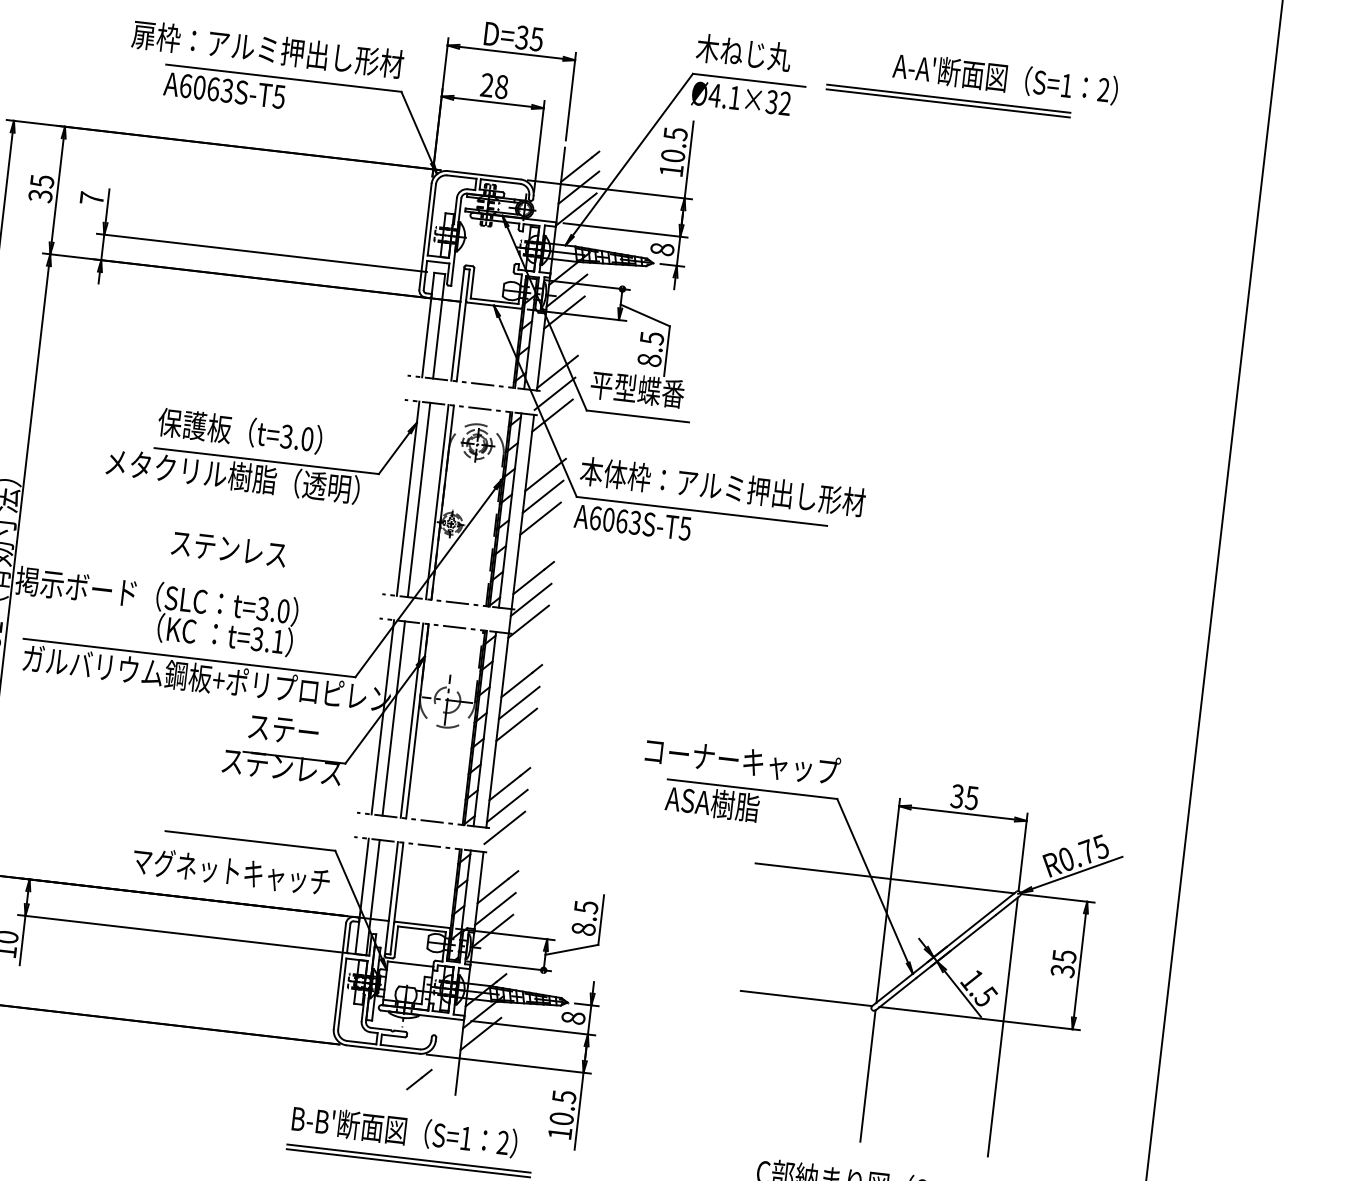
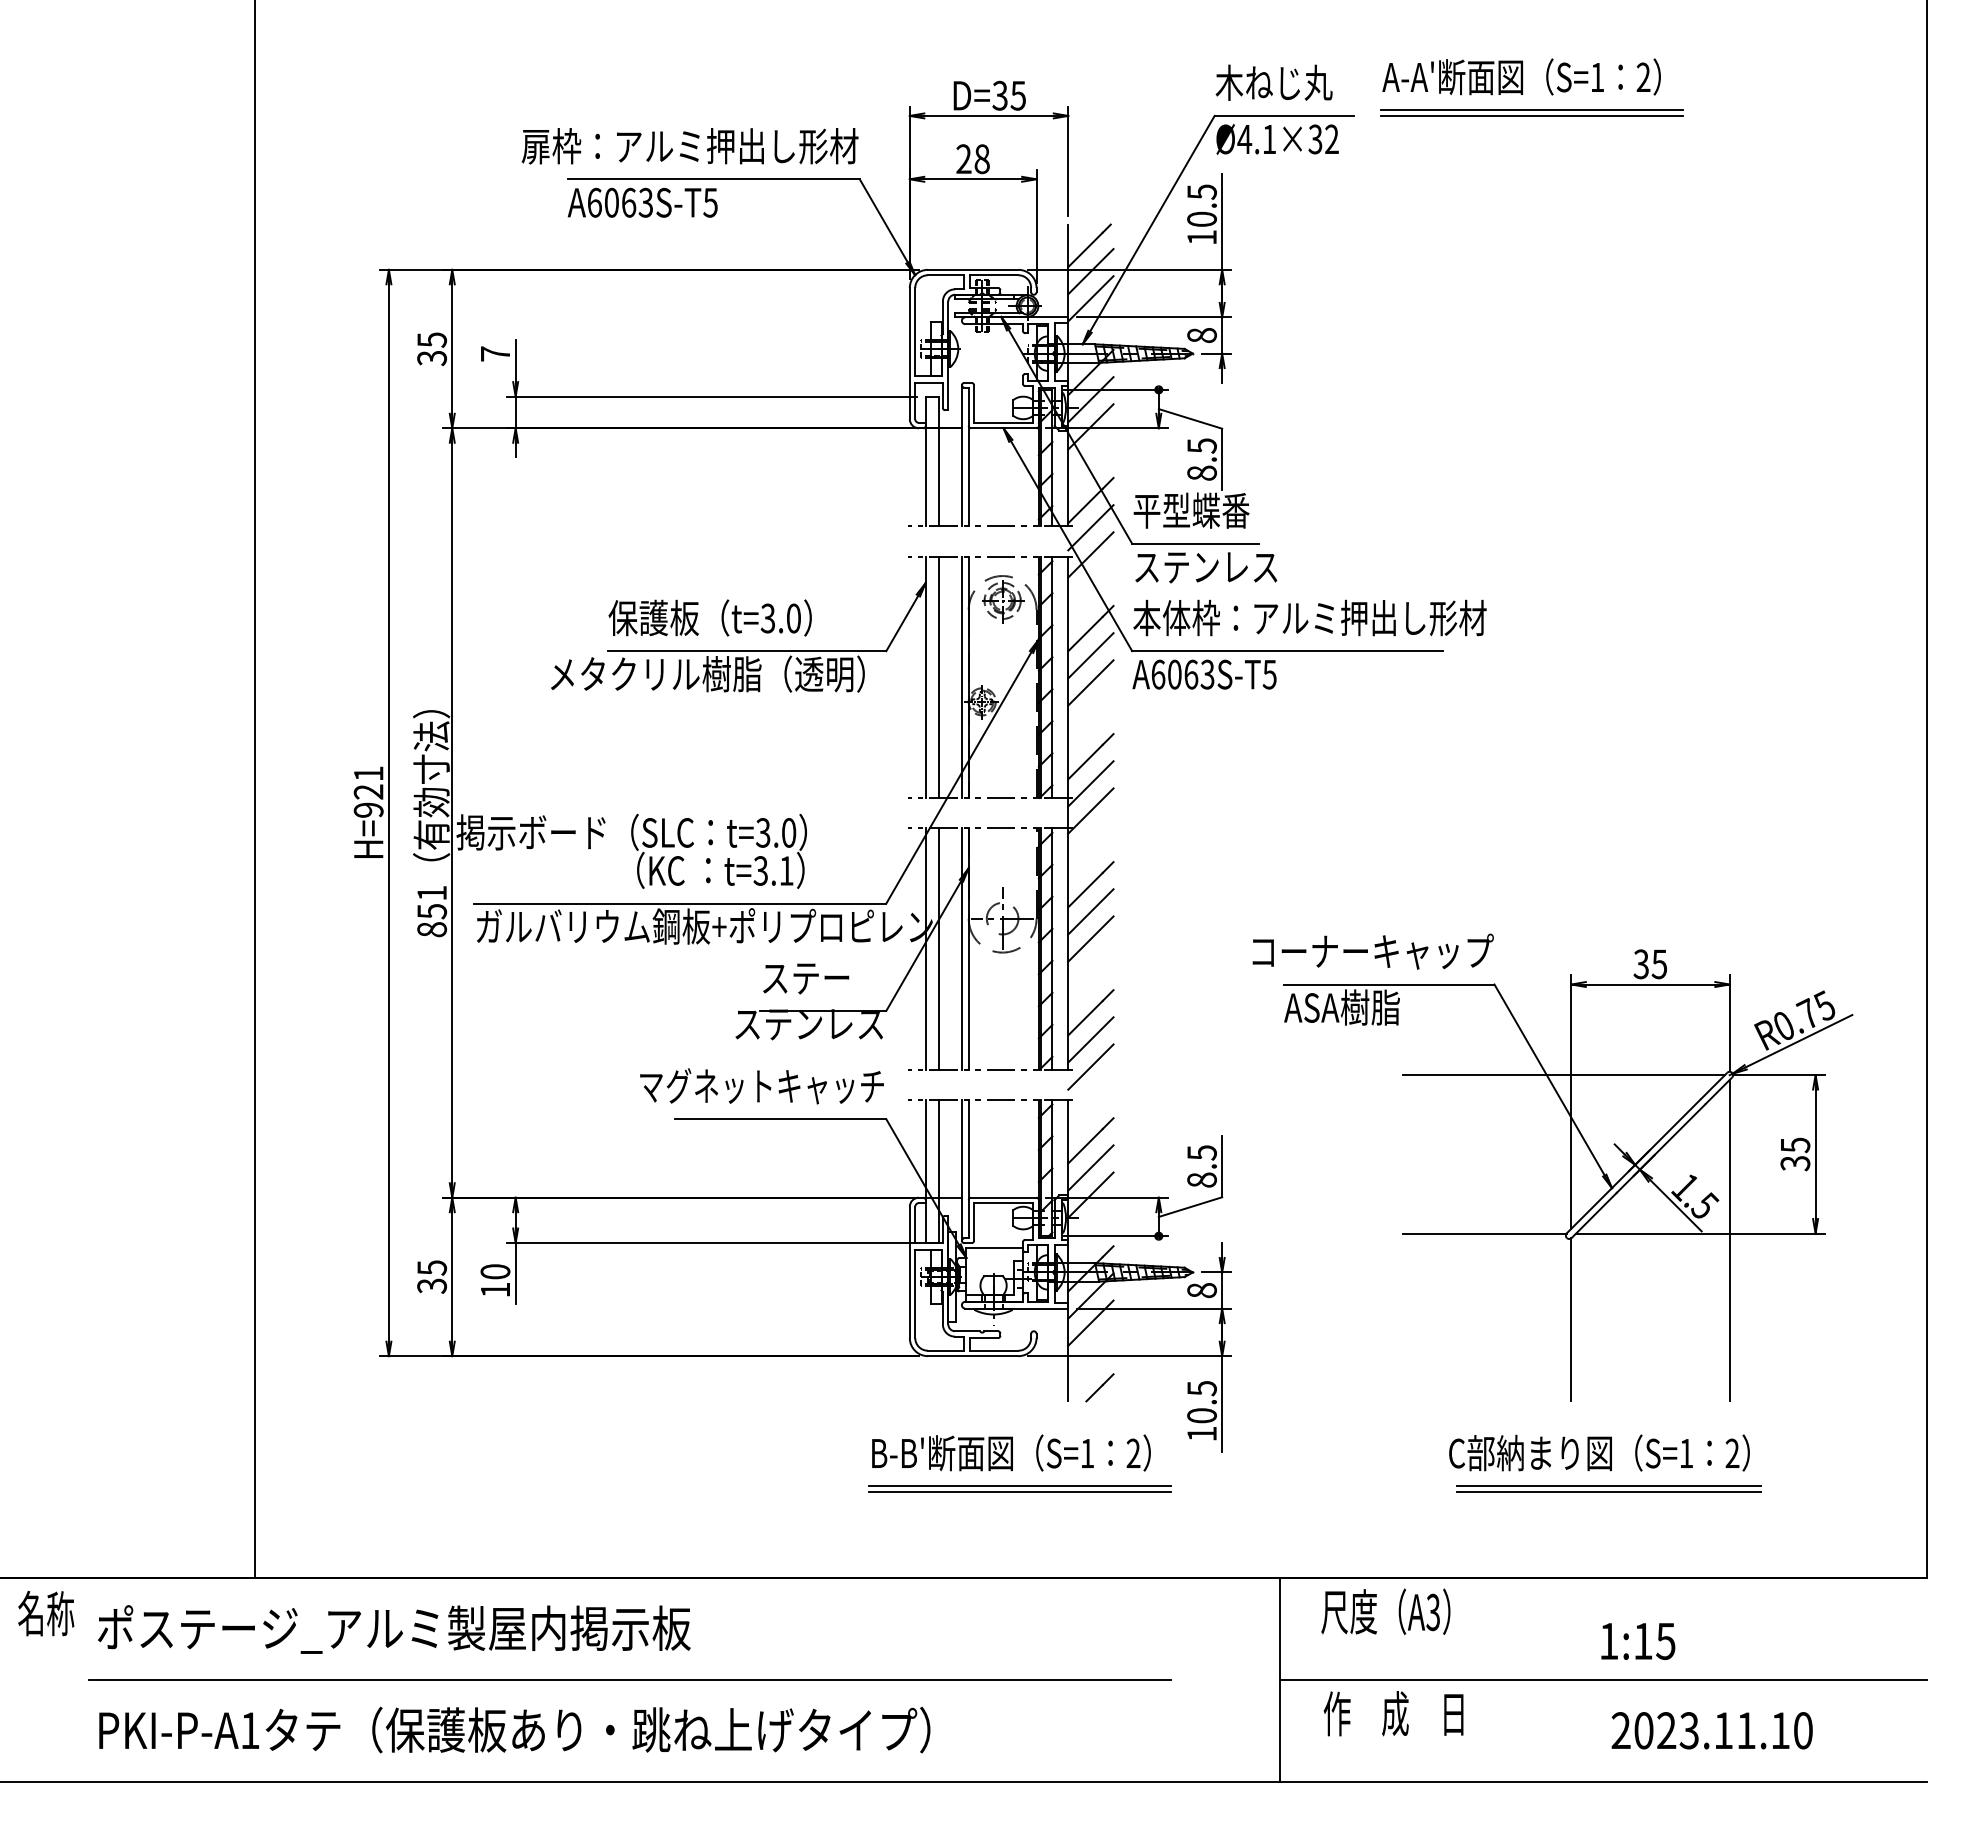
text: (1005, 77) -> (1521, 76), moved
text: (229, 549) -> (1206, 567), moved
text: (231, 871) -> (761, 1086), moved
line: (419, 1079) -> (1099, 1387), moved

